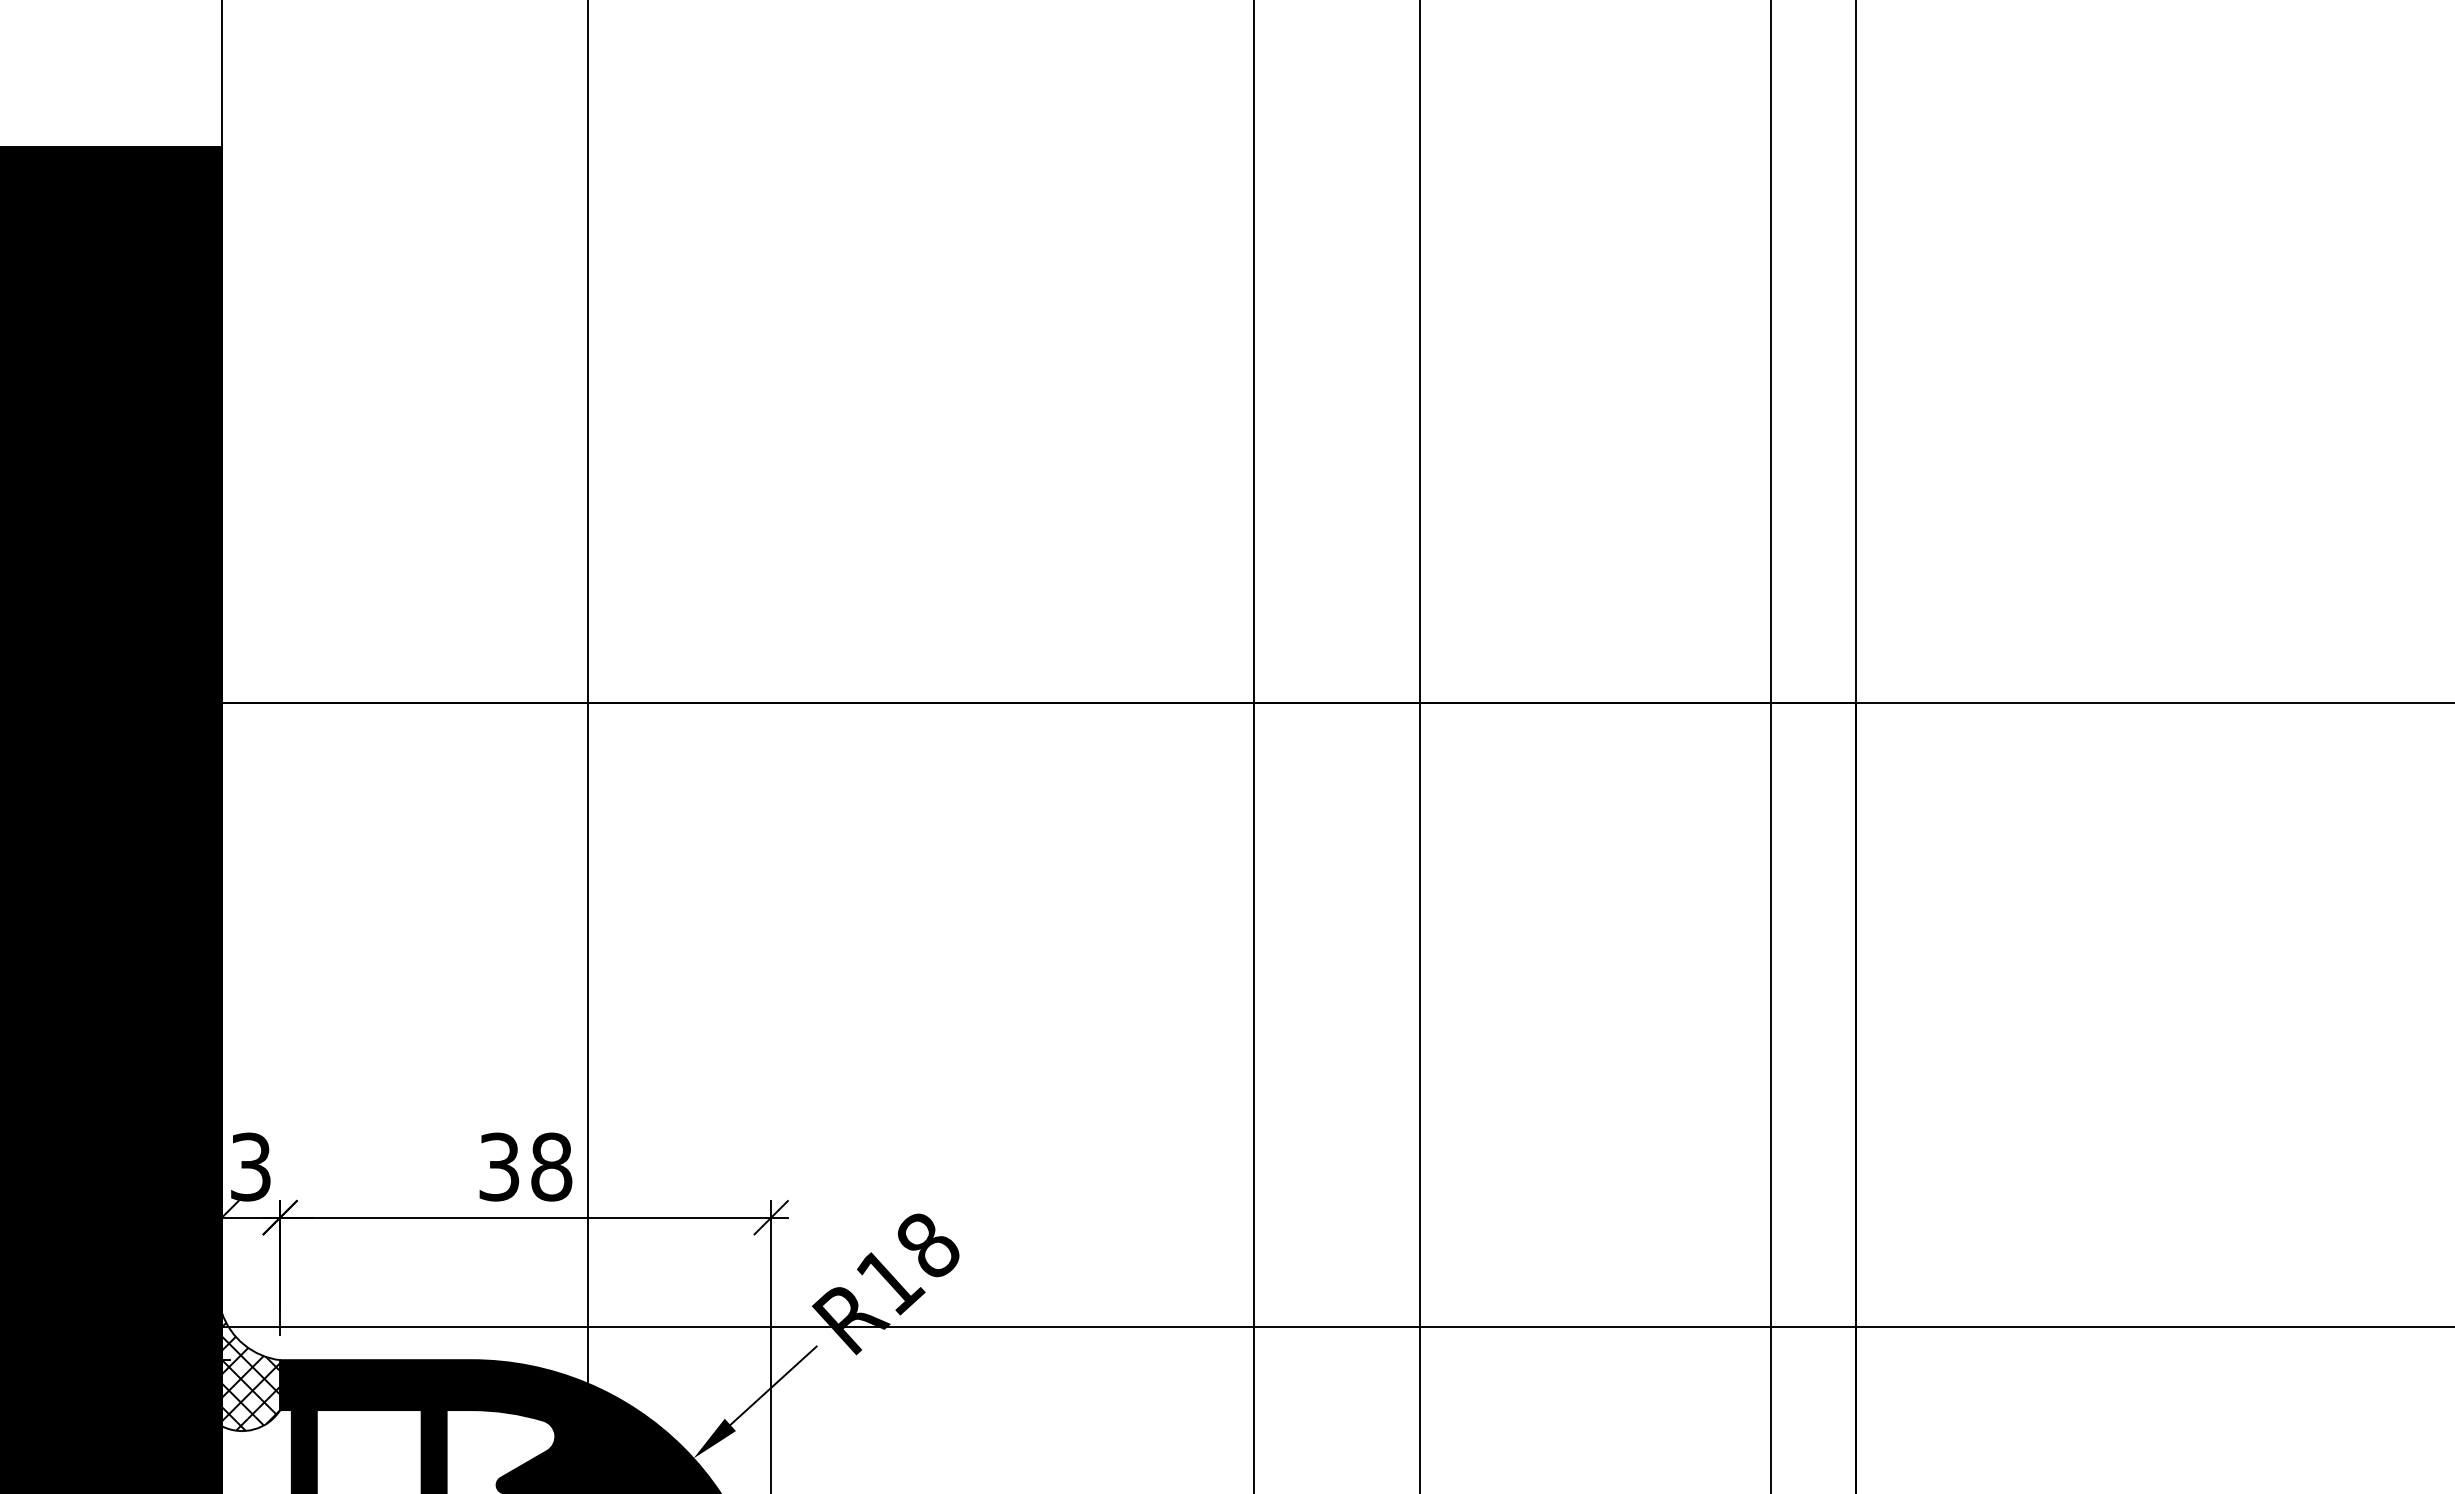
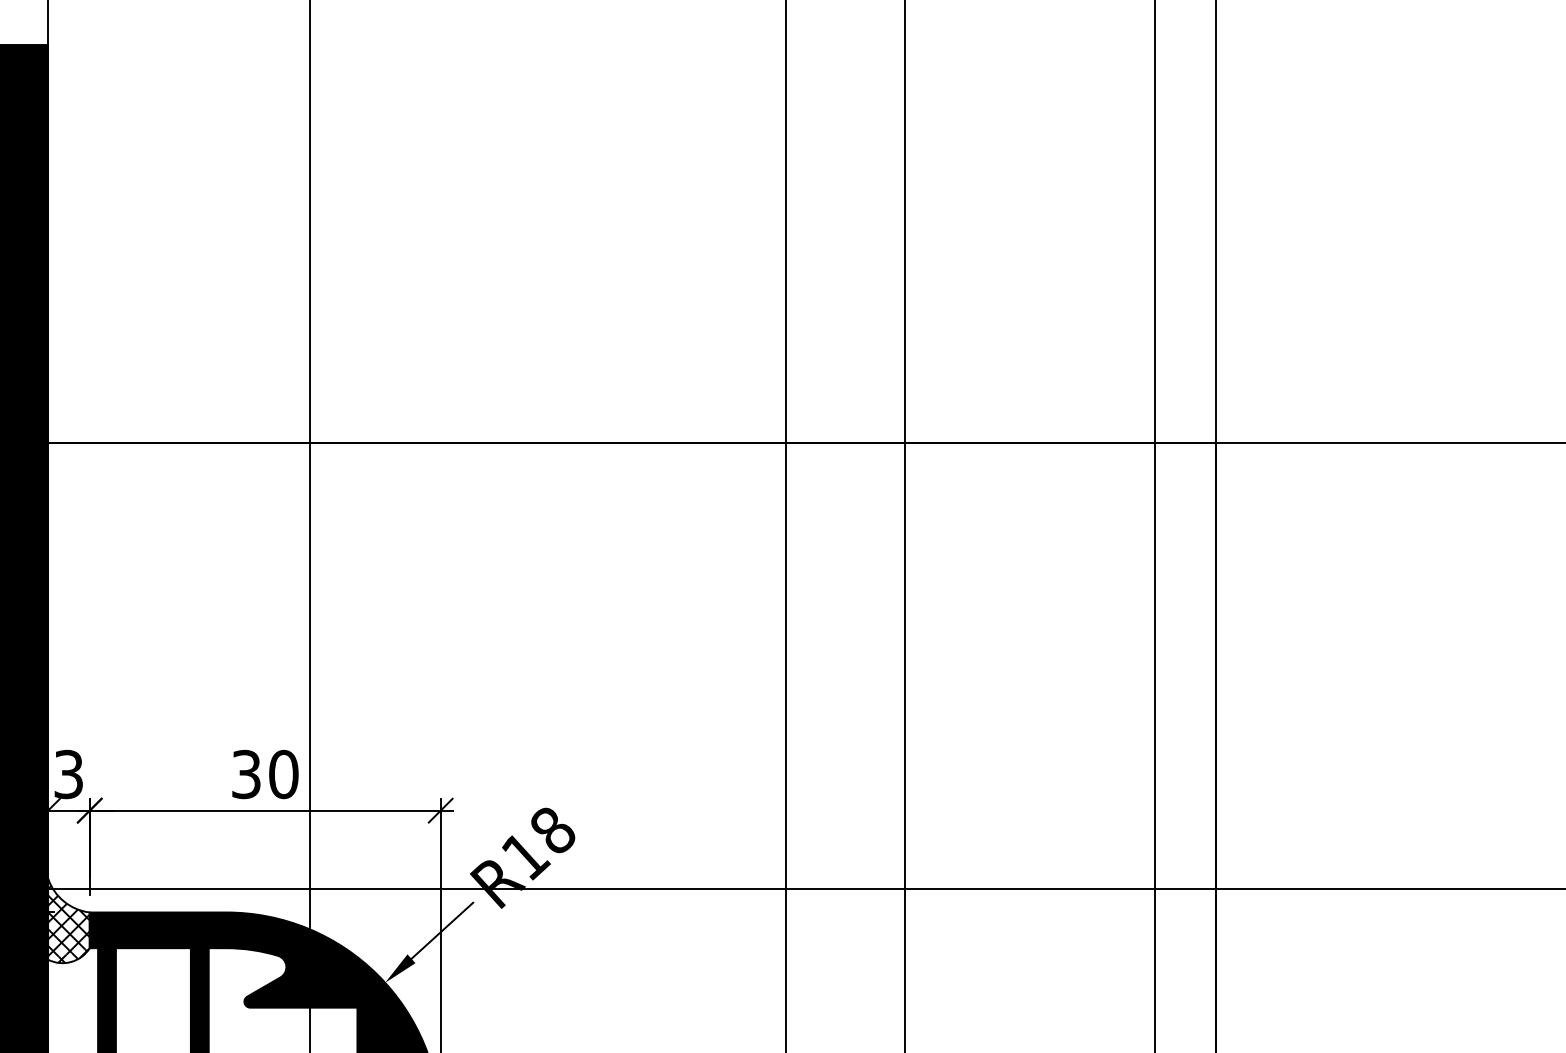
text: (551, 1166) -> (283, 774), 38 -> 30

